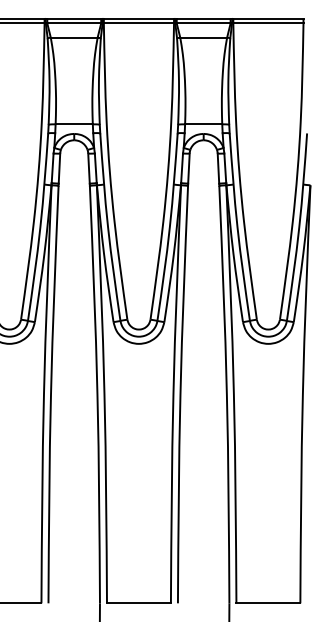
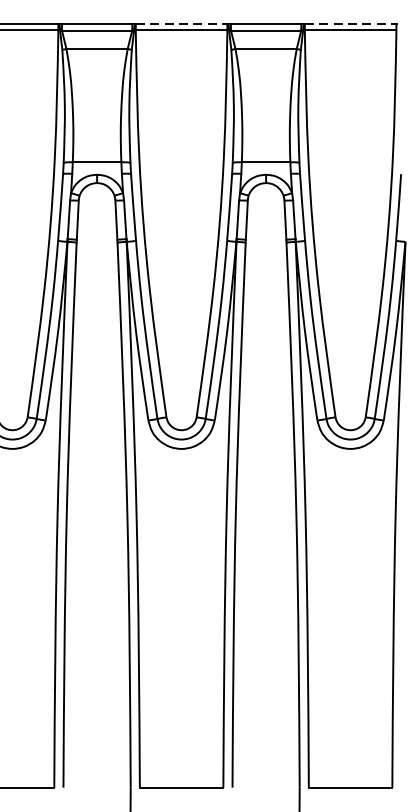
line: (139, 18) -> (182, 24), solid -> dashed
line: (268, 18) -> (350, 24), solid -> dashed

